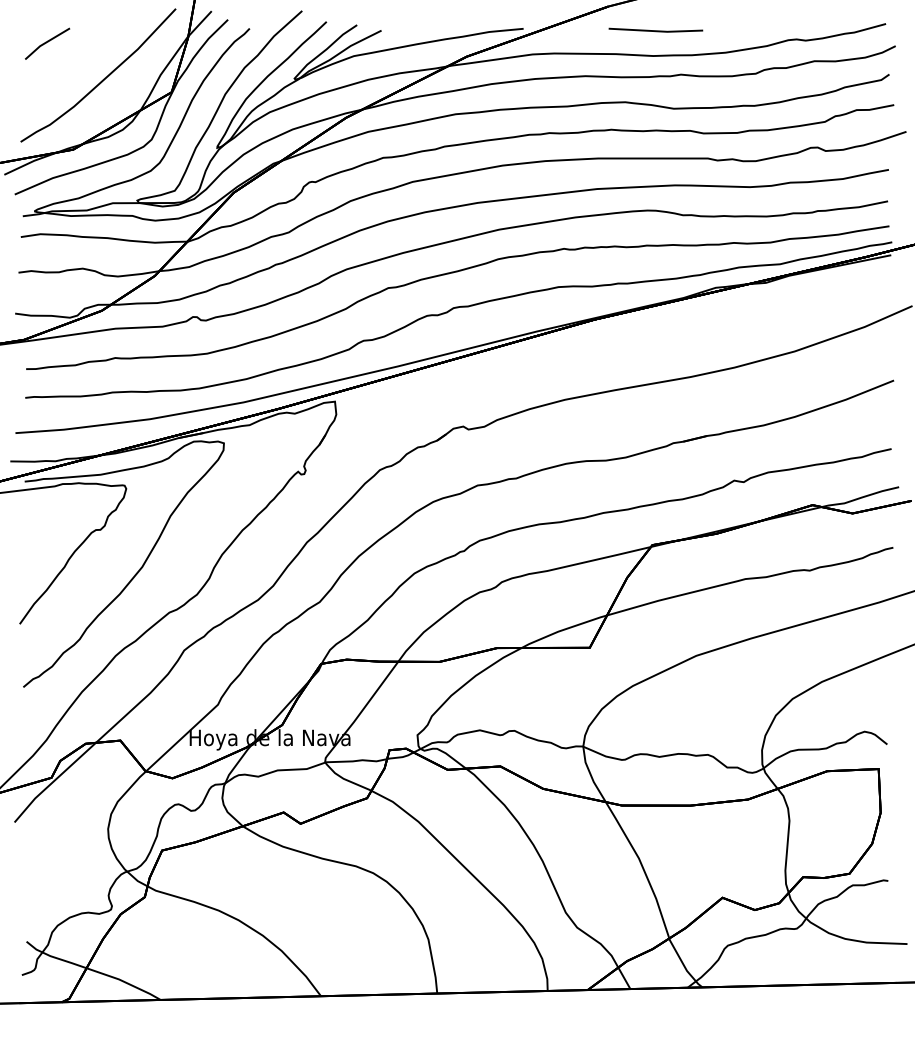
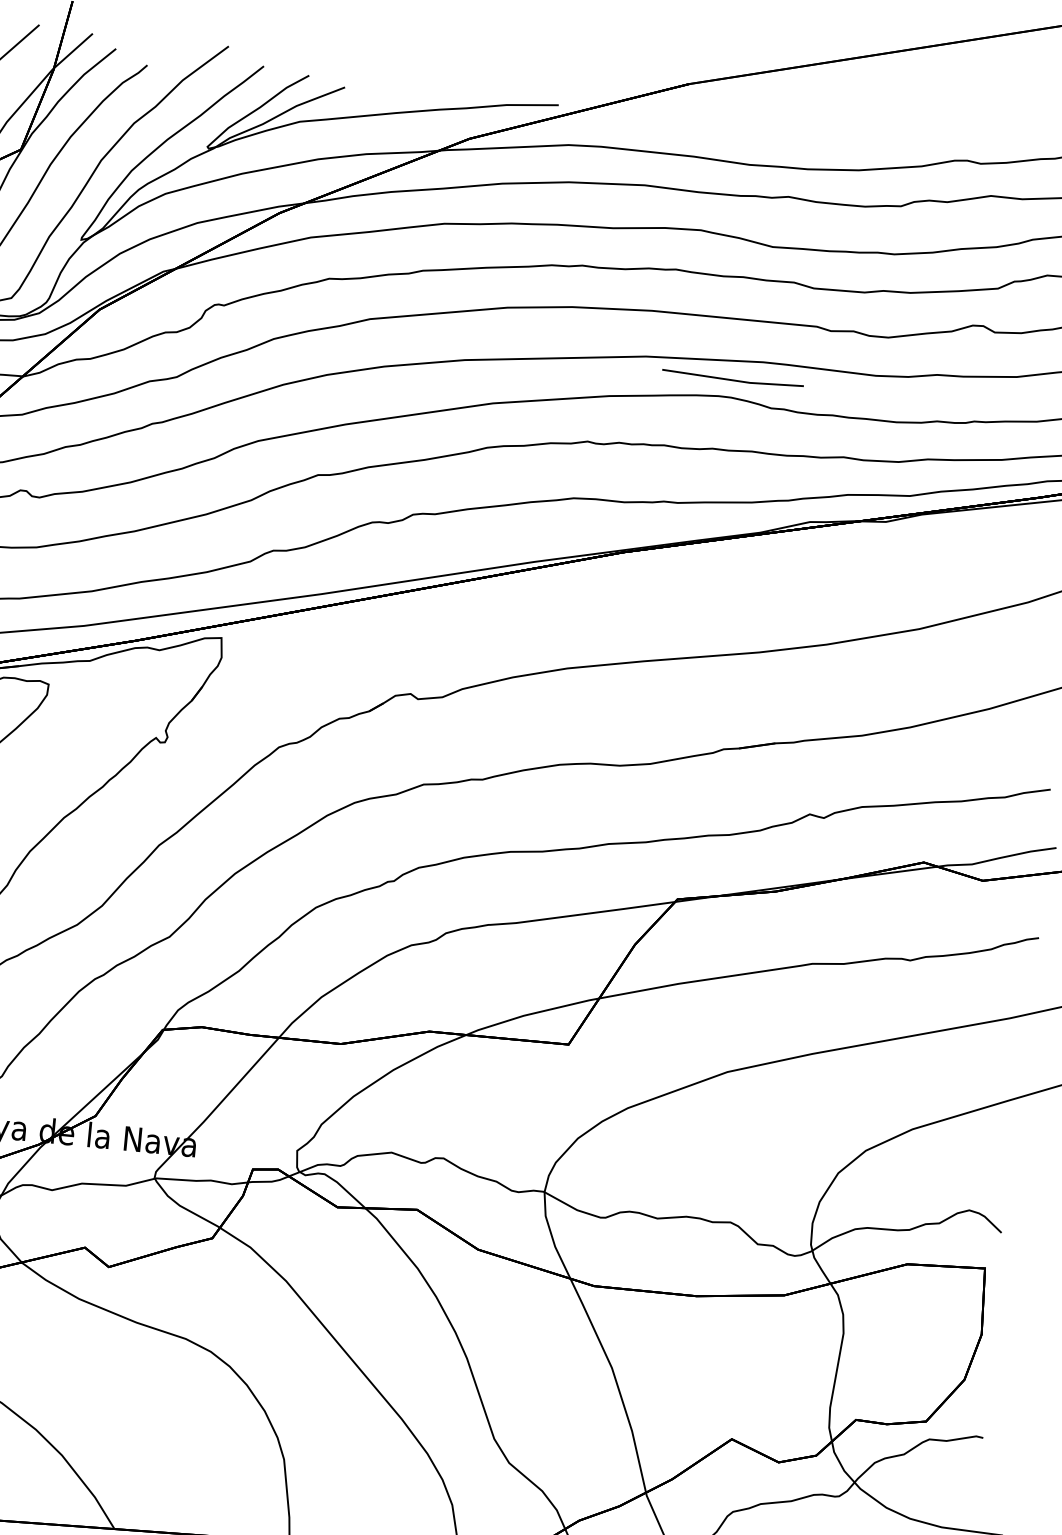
line: (655, 30) -> (732, 379), moved

